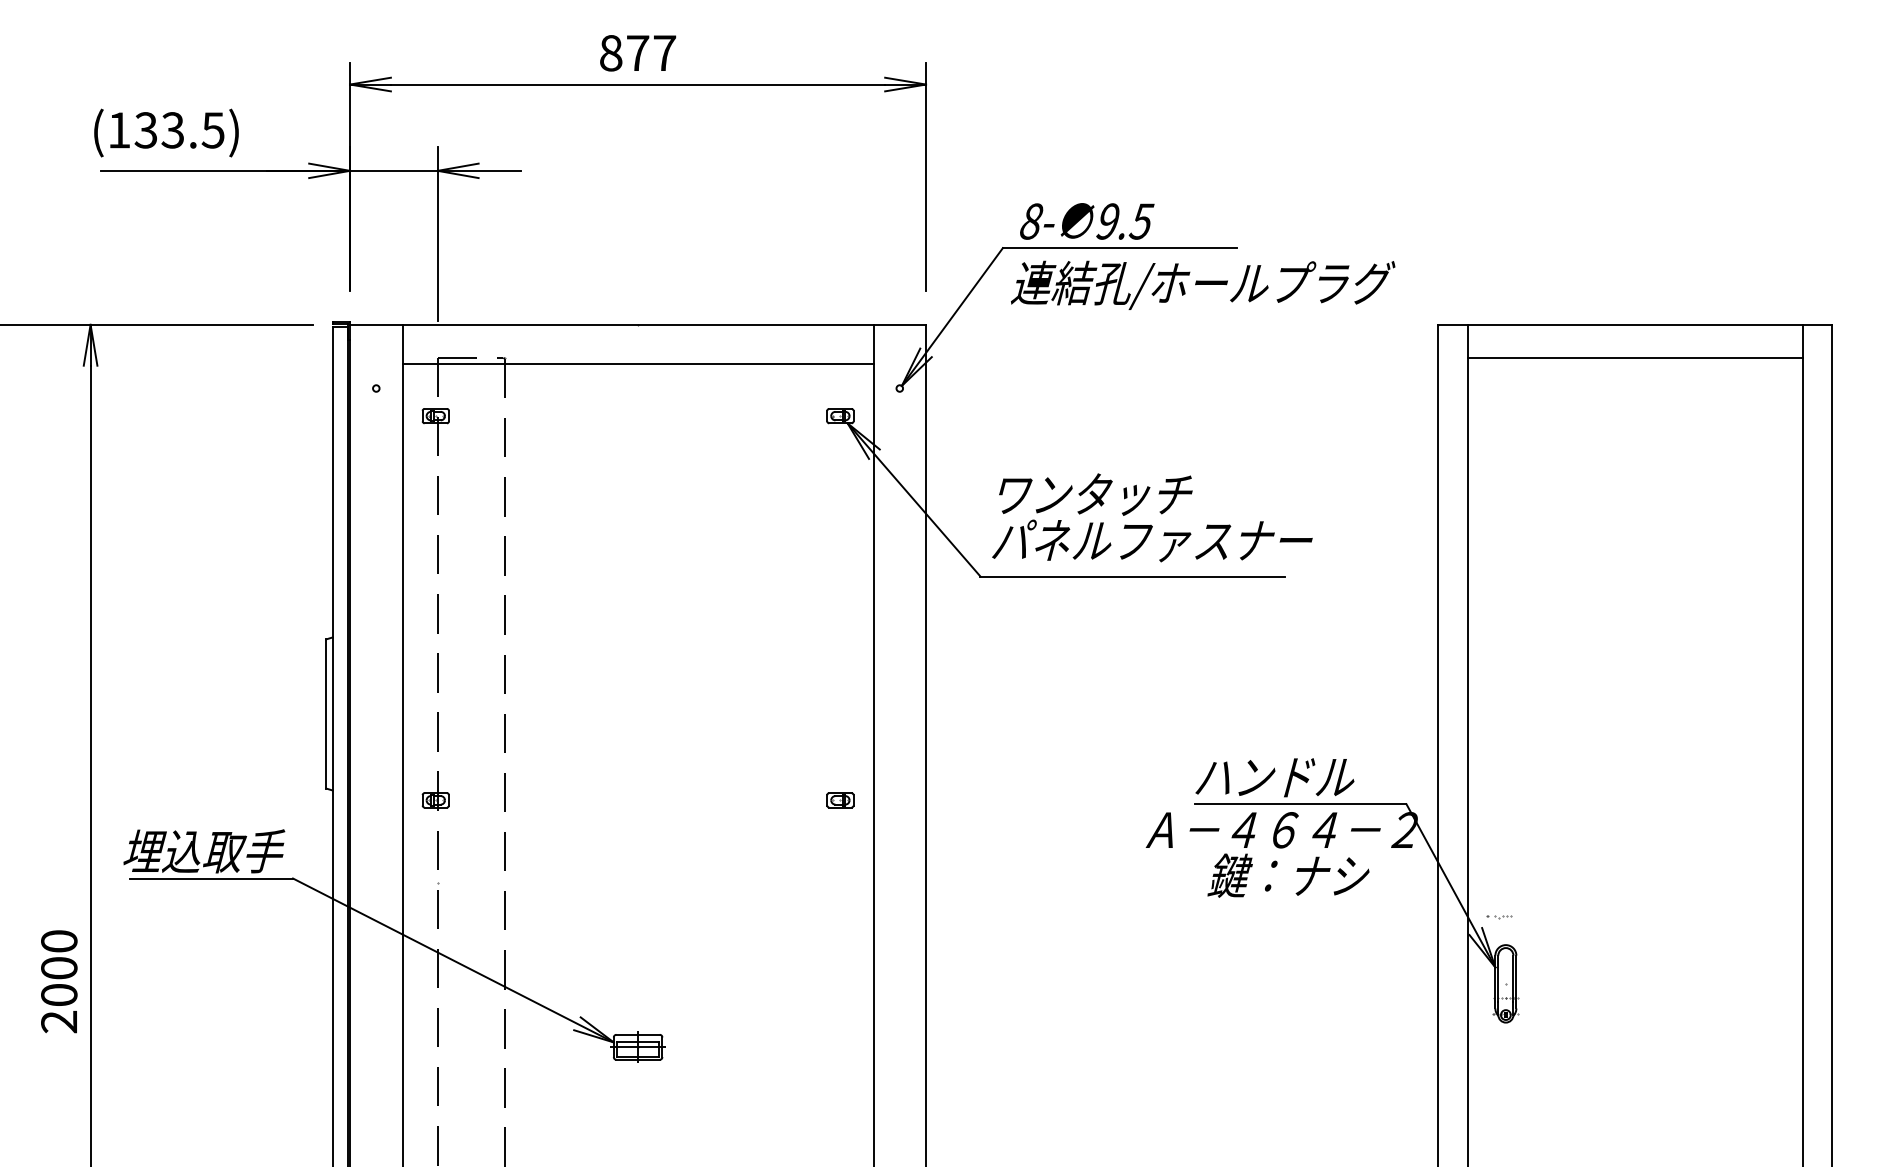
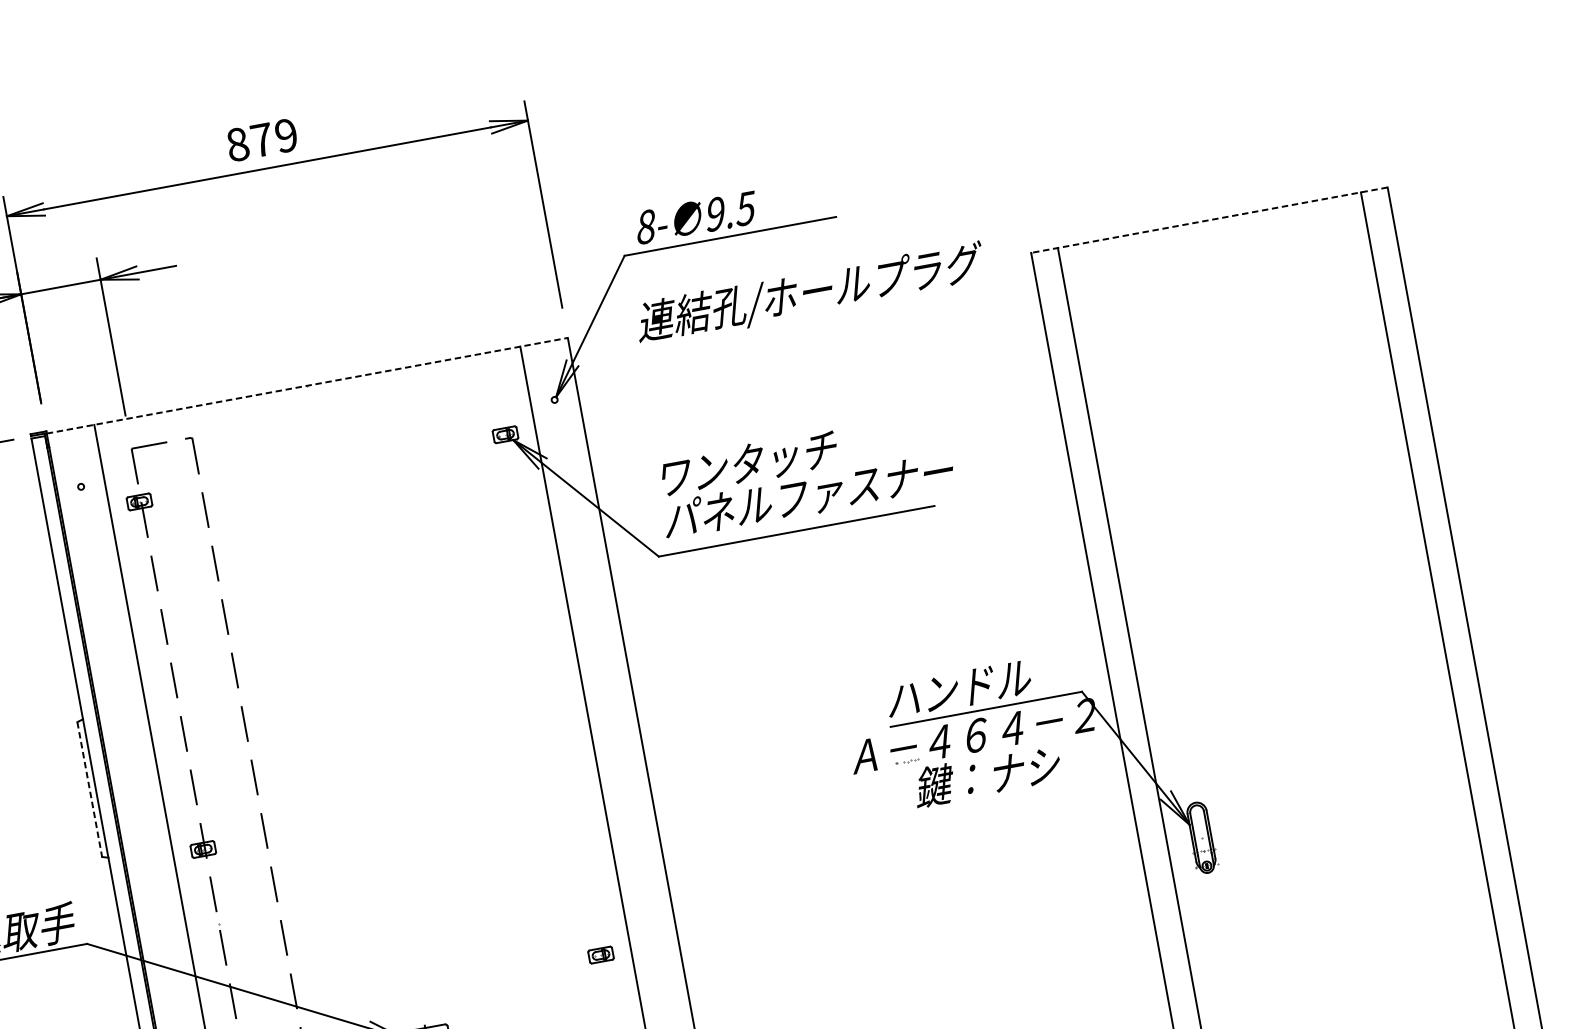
text: (664, 53) -> (286, 135), 877 -> 879
text: (1203, 284) -> (810, 293), moved
line: (638, 324) -> (307, 385), solid -> dashed
line: (1634, 324) -> (1208, 220), solid -> dashed
line: (1634, 357) -> (1214, 249), removed
line: (637, 364) -> (313, 421), removed
line: (326, 713) -> (90, 789), solid -> dashed
part: (840, 800) -> (601, 955), moved
part: (1499, 917) -> (907, 762), moved

